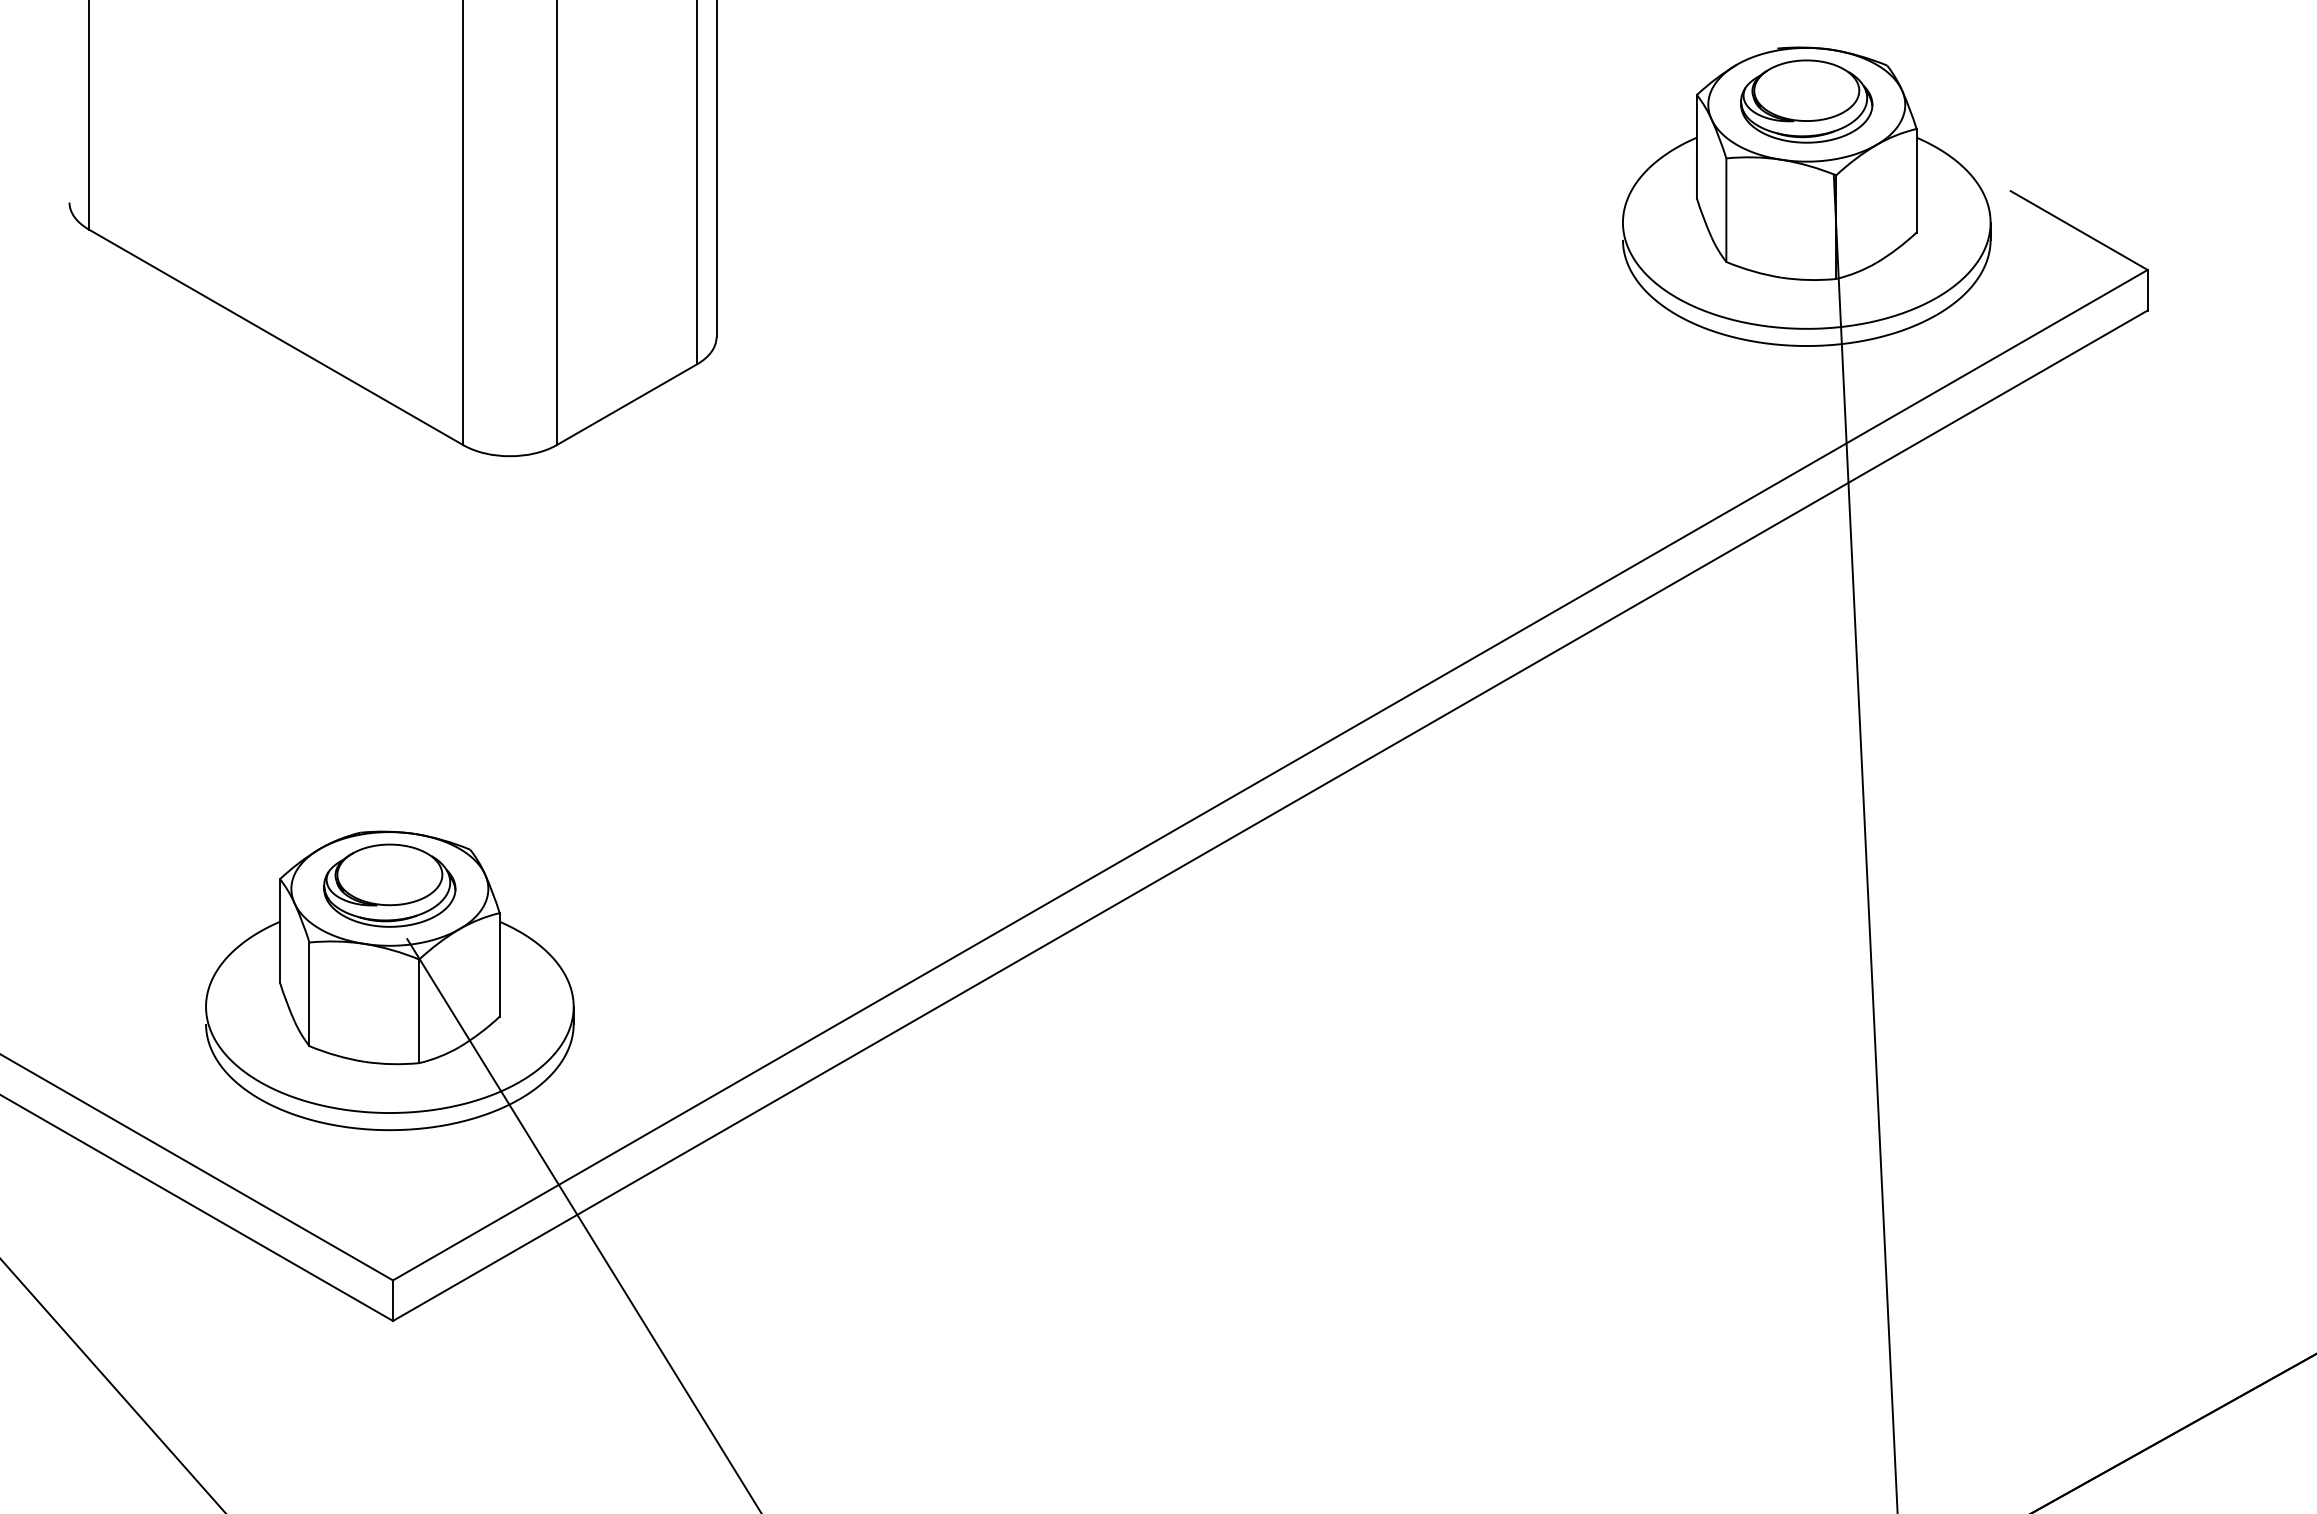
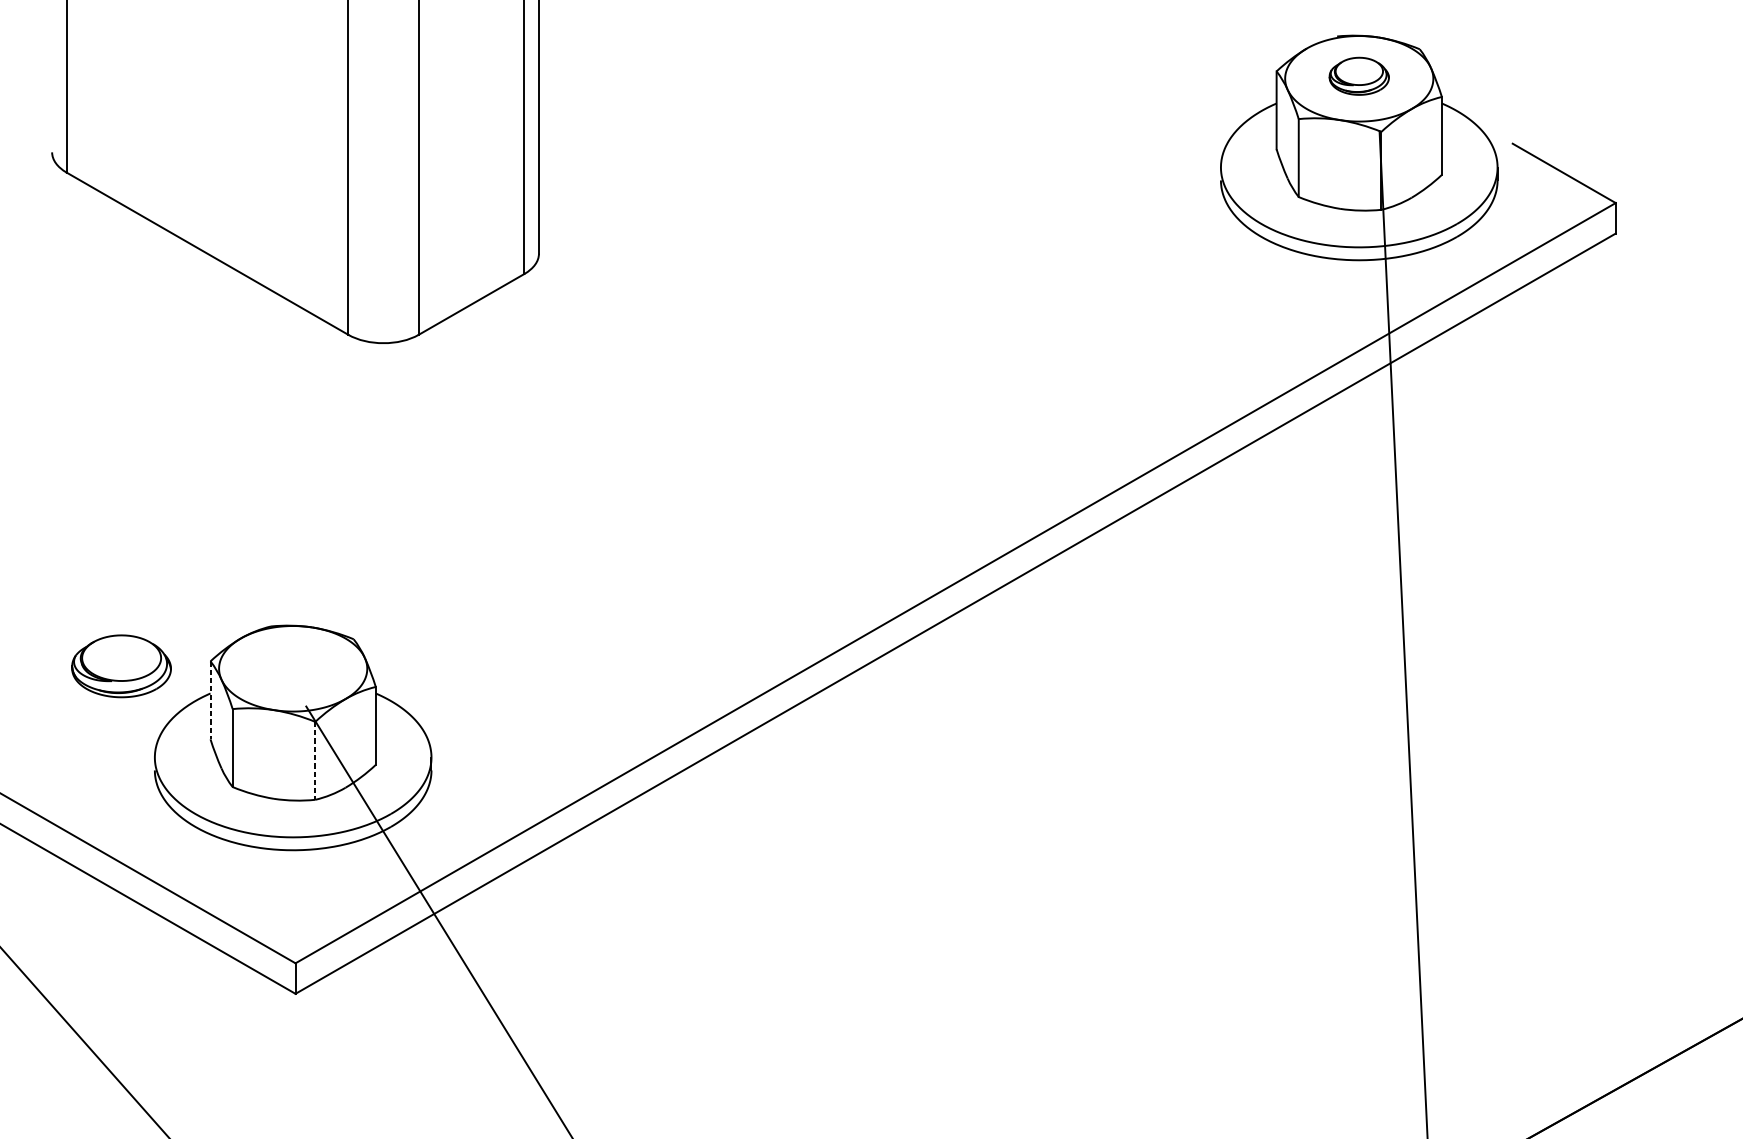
part: (1806, 101) -> (1359, 76), size x0.6
part: (389, 885) -> (121, 666), moved
line: (280, 930) -> (210, 700), solid -> dashed
line: (419, 1011) -> (315, 760), solid -> dashed

